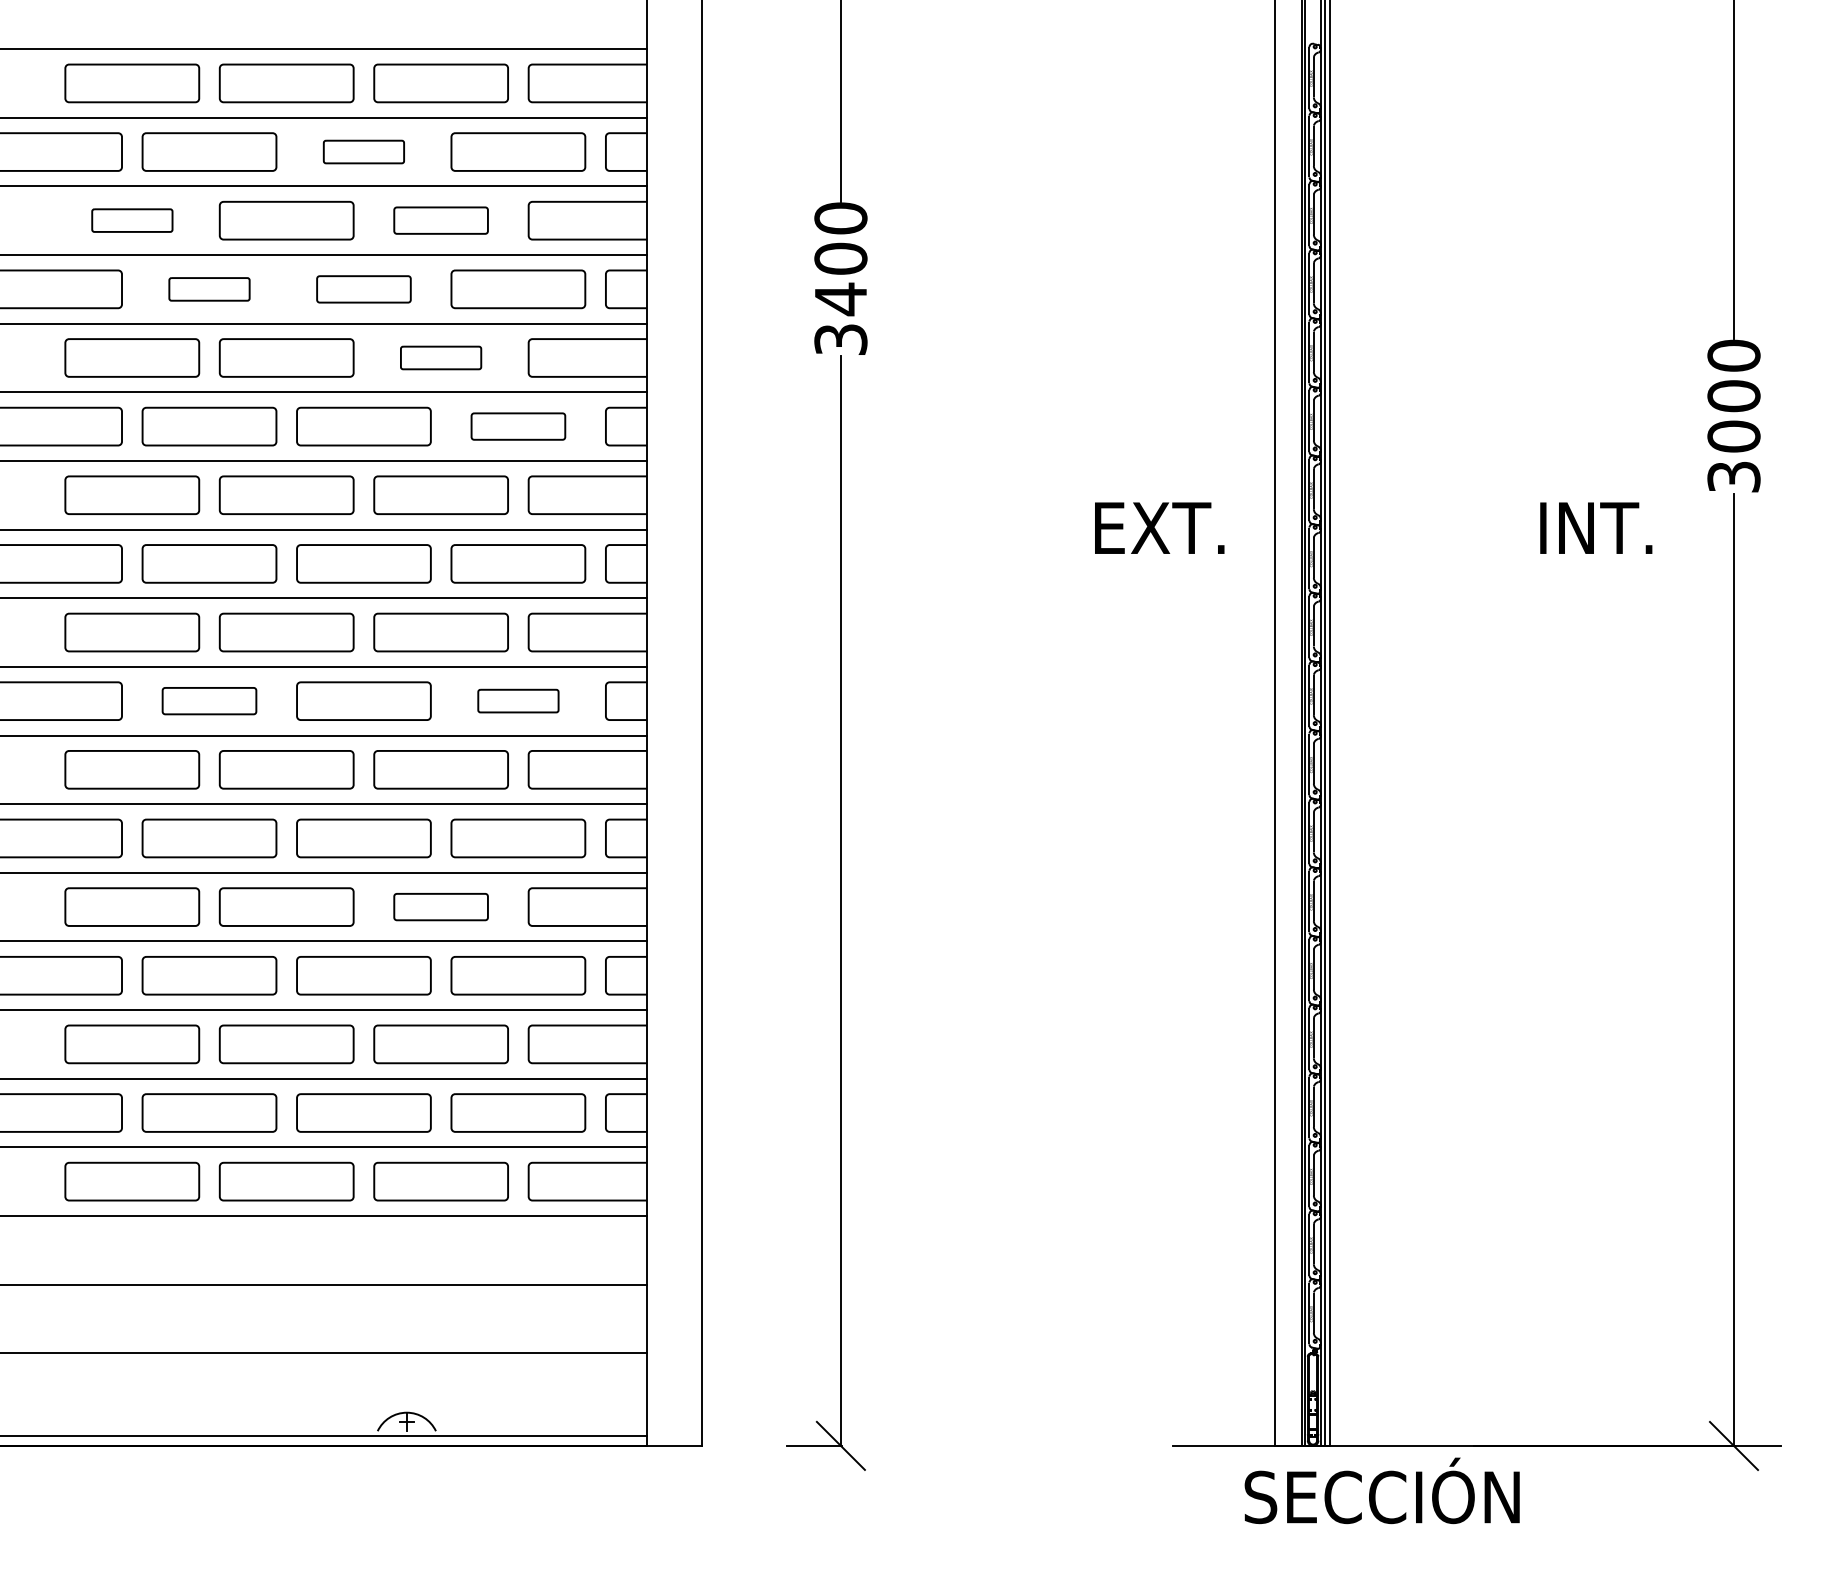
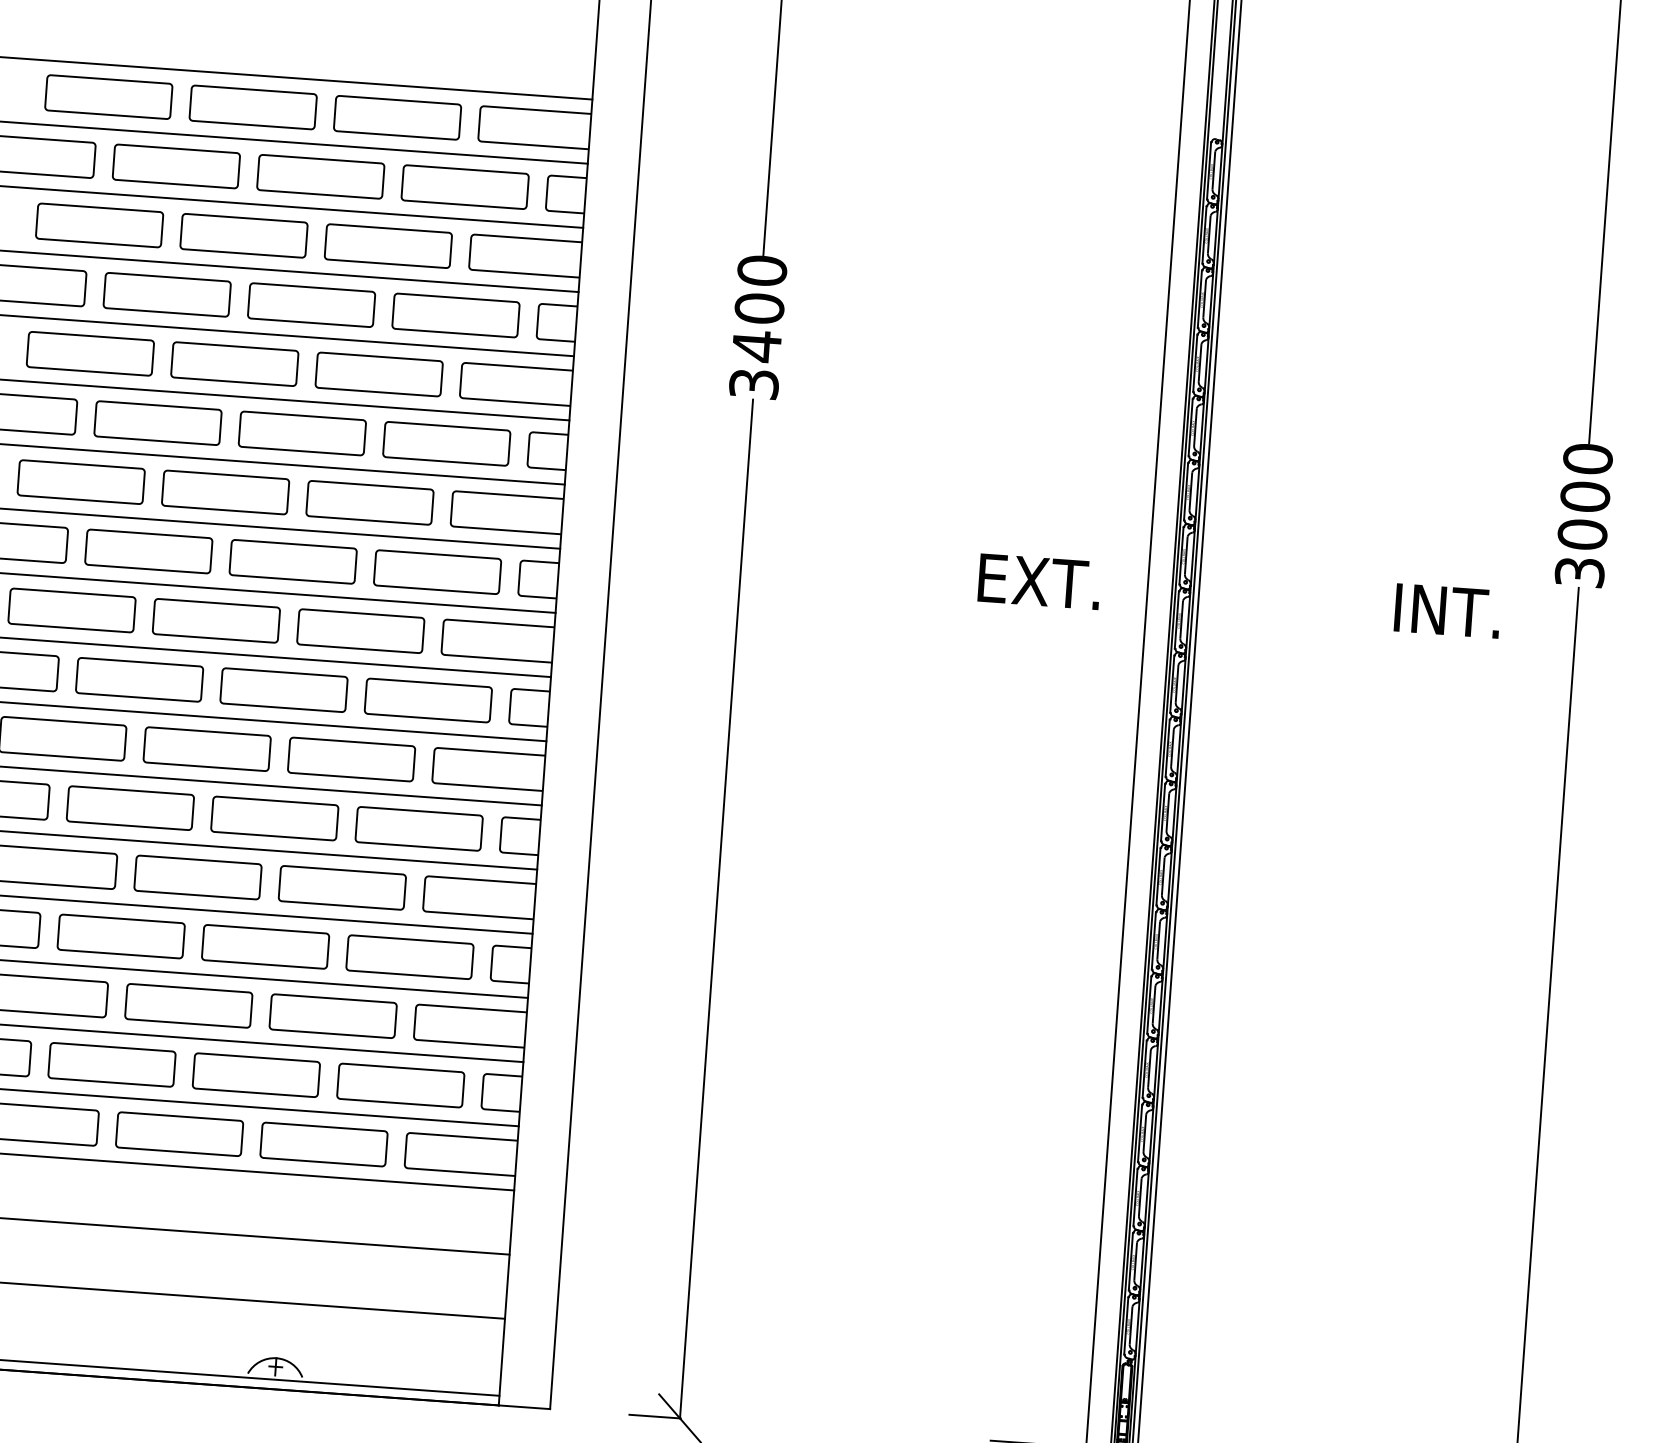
part: (363, 151) -> (320, 176), size x1.67
part: (132, 220) -> (99, 225), size x1.67
part: (440, 220) -> (387, 245), size x1.43
part: (209, 289) -> (167, 294), size x1.67
part: (363, 289) -> (311, 305), size x1.43
part: (440, 357) -> (378, 374), size x1.67
part: (518, 426) -> (446, 443), size x1.43
part: (209, 700) -> (139, 679), size x1.43
part: (518, 700) -> (428, 699), size x1.67
part: (440, 906) -> (341, 887), size x1.43

